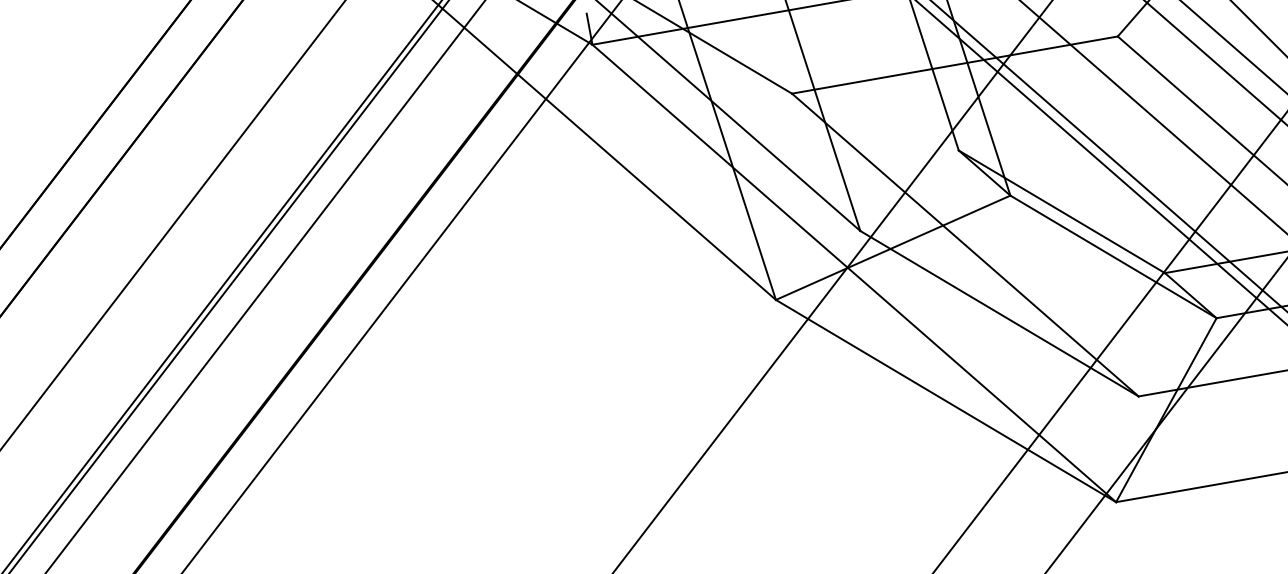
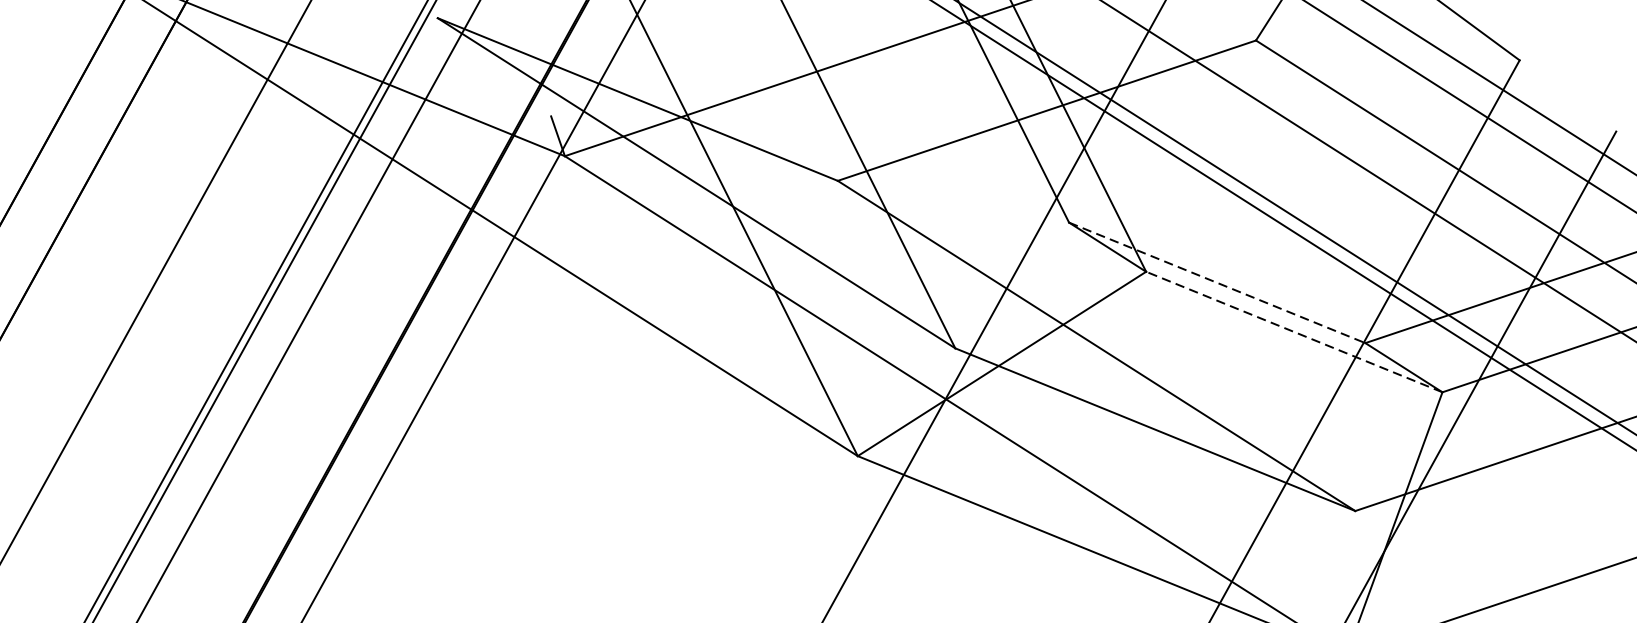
line: (1061, 211) -> (1216, 282), solid -> dashed
line: (1113, 256) -> (1294, 331), solid -> dashed

